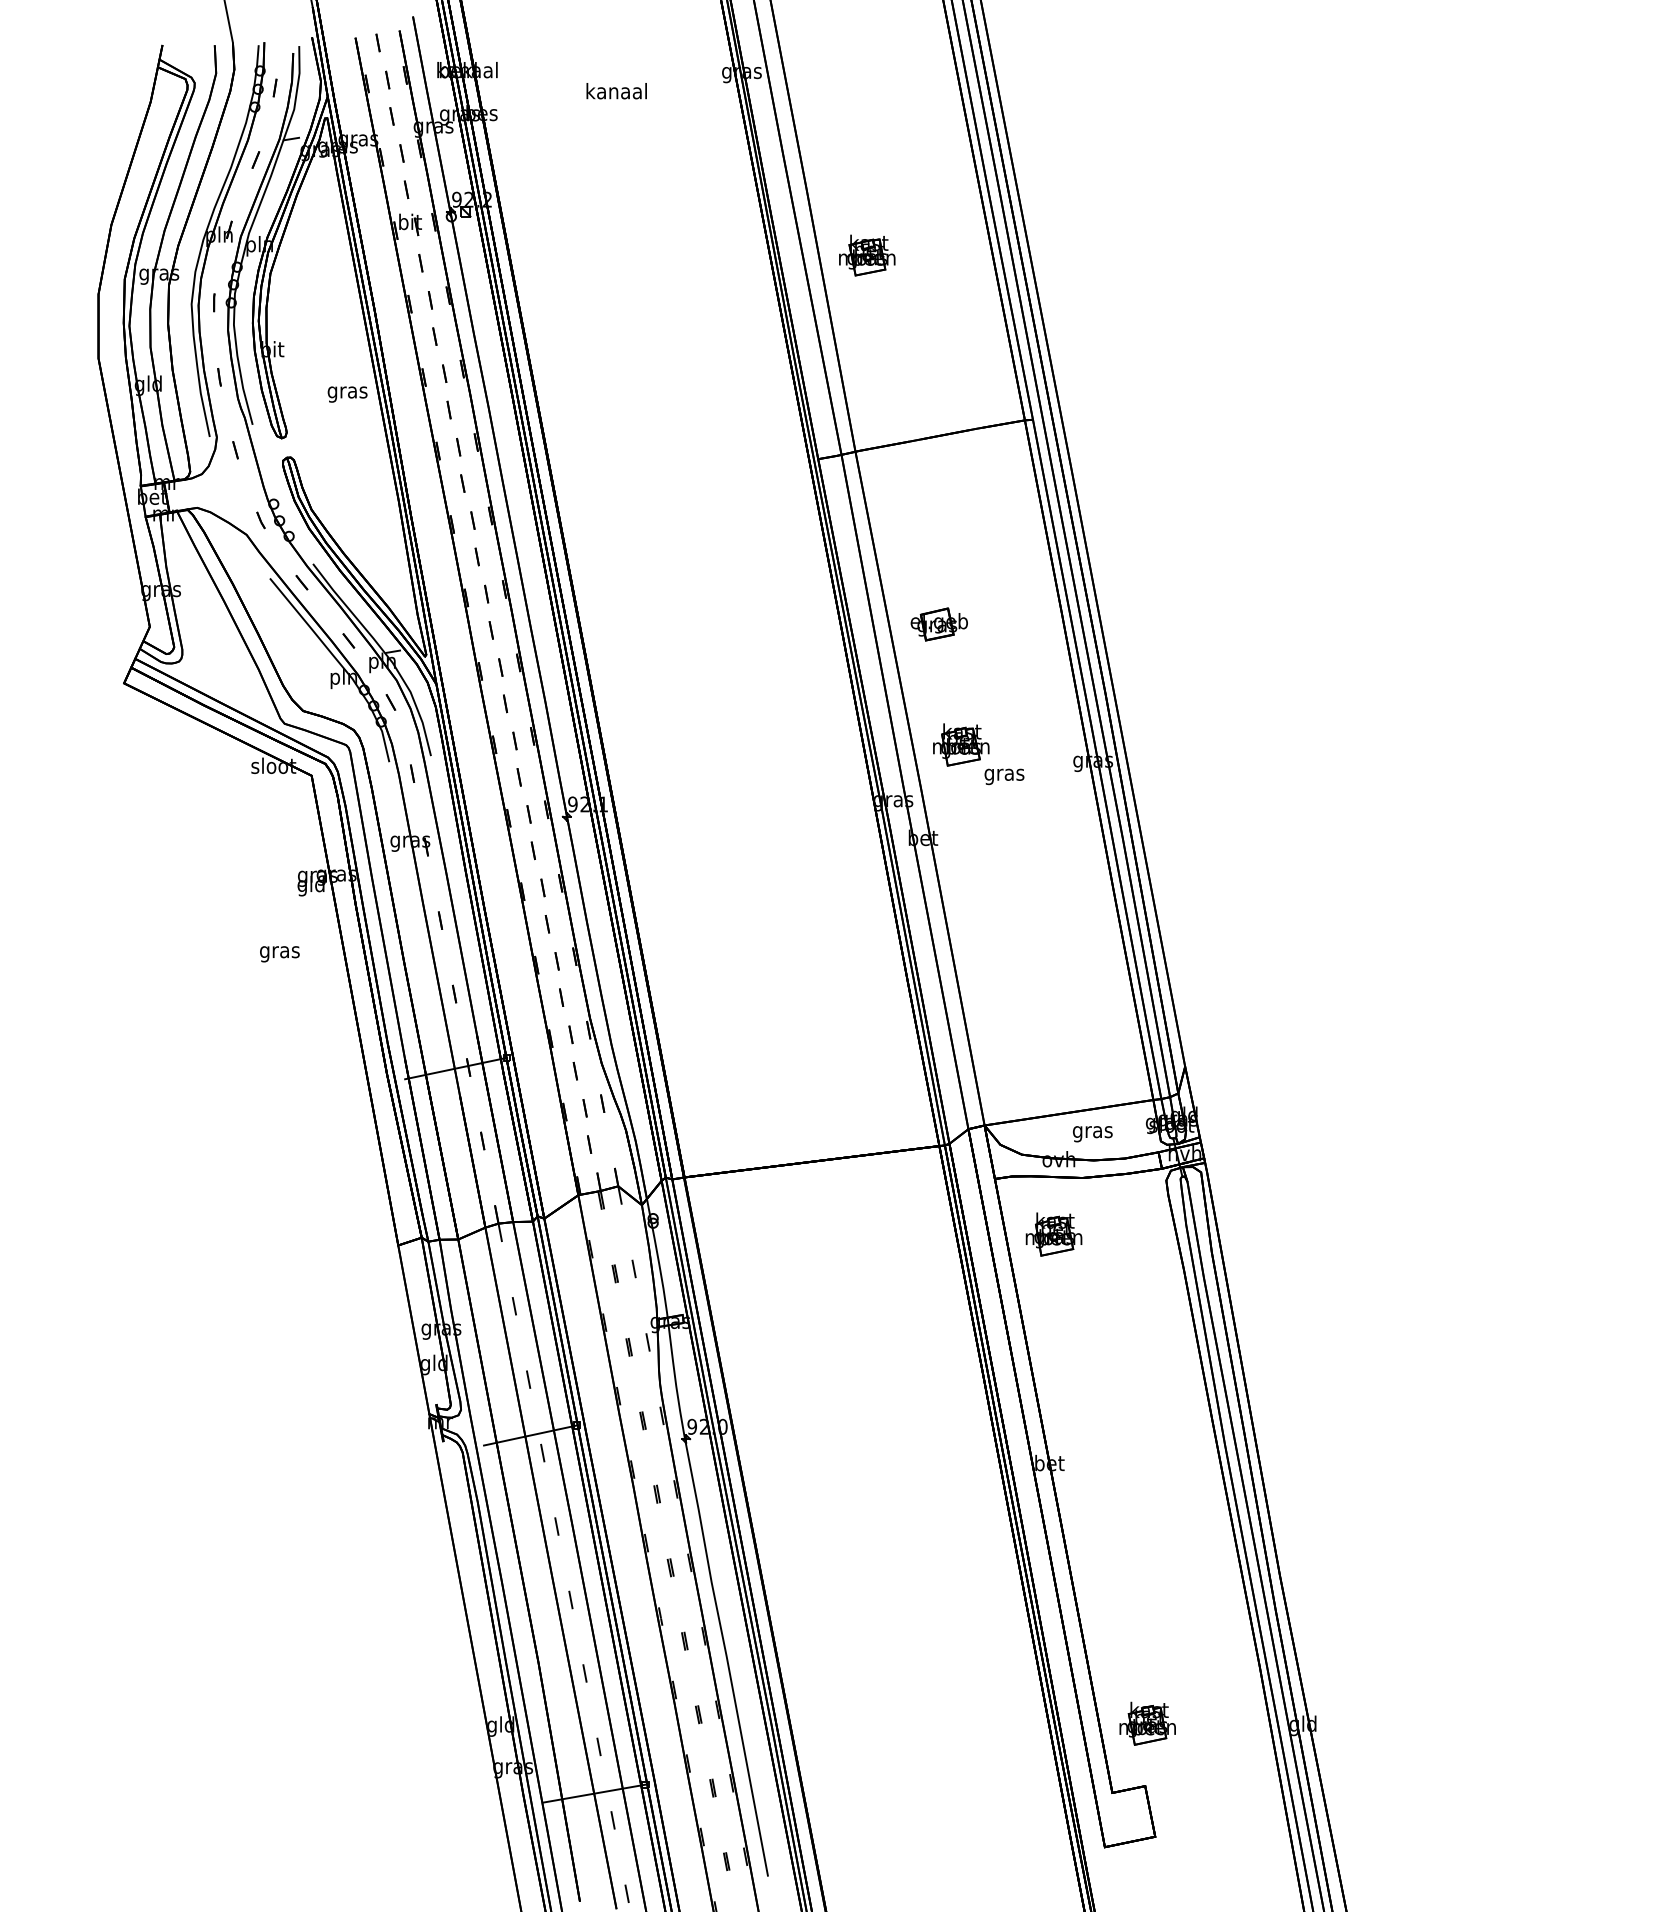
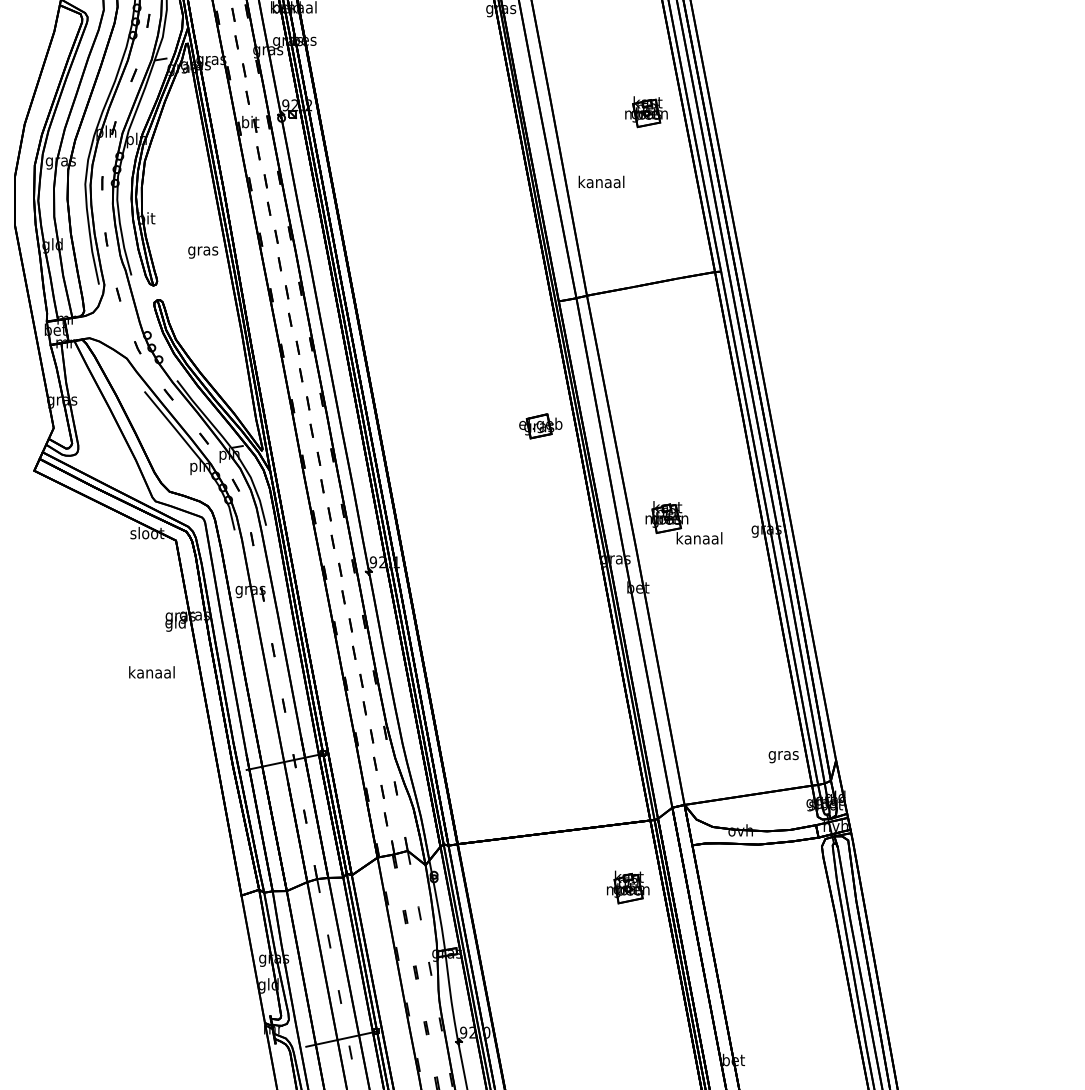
text: (616, 91) -> (601, 182), moved
part: (867, 255) -> (646, 111), moved
part: (938, 624) -> (540, 426), moved
text: (1004, 774) -> (699, 539), gras -> kanaal
text: (279, 951) -> (151, 673), gras -> kanaal
text: (1092, 1134) -> (783, 757), moved
part: (1053, 1234) -> (627, 887), moved

